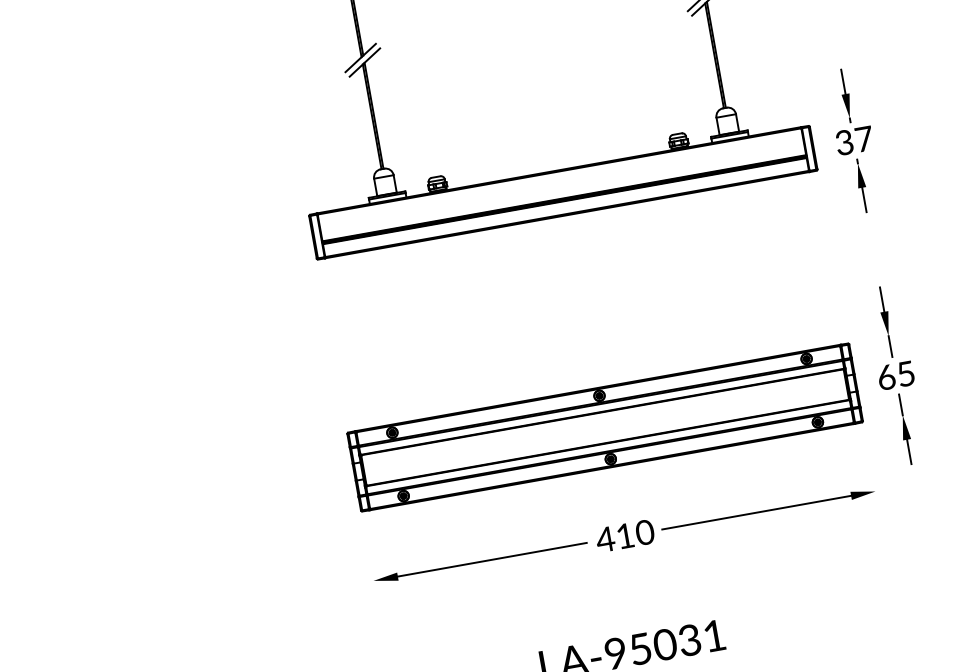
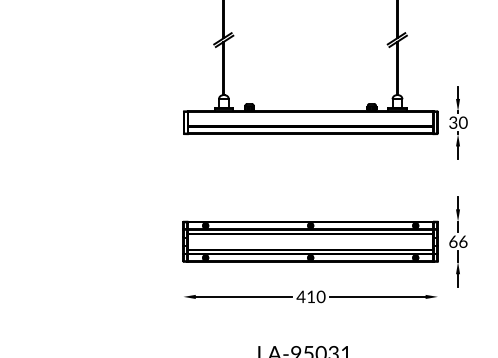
text: (862, 138) -> (462, 122), 37 -> 30
text: (906, 373) -> (463, 241), 65 -> 66

